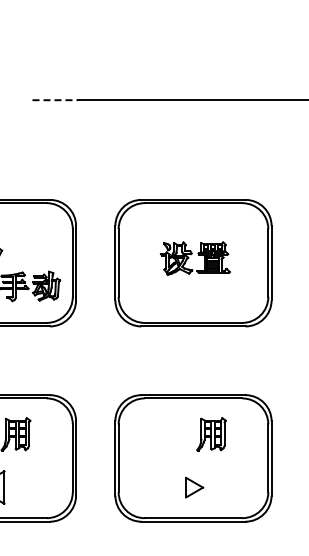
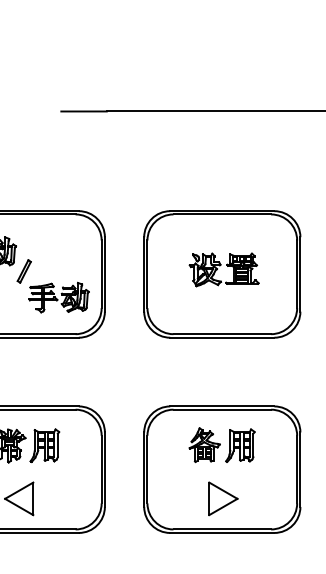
line: (55, 100) -> (84, 111), dashed -> solid
part: (175, 434) -> (204, 445), added
part: (194, 487) -> (223, 498), size x1.67

